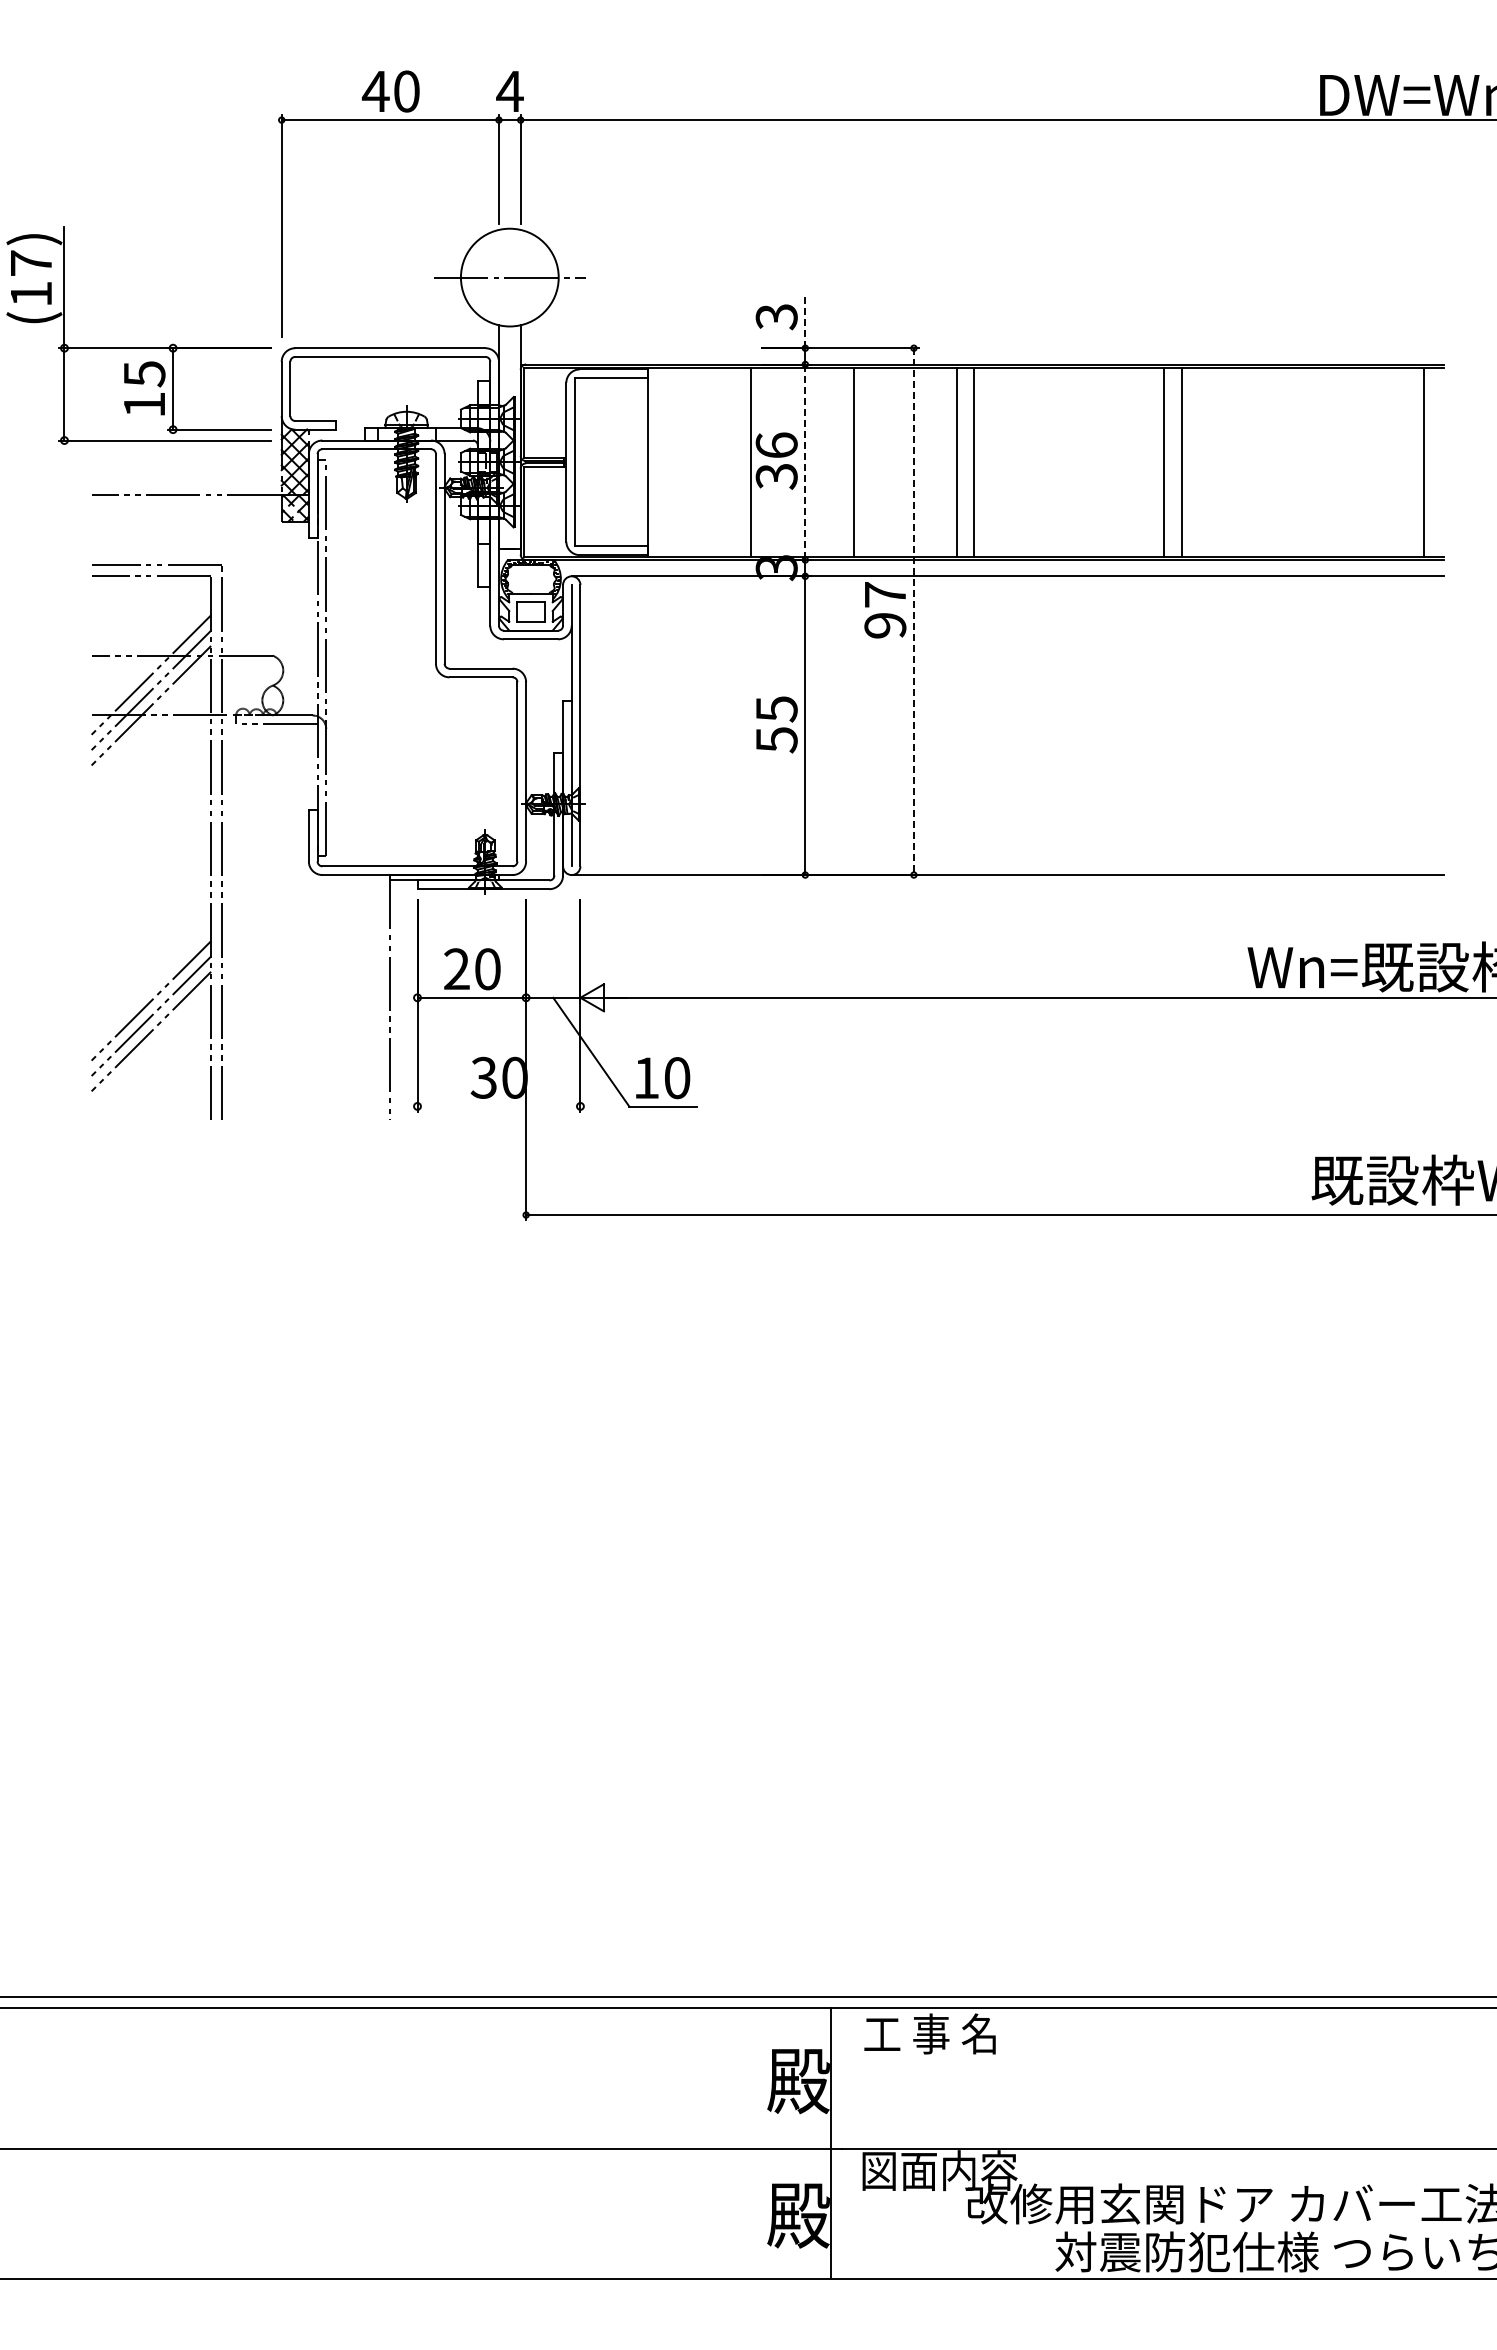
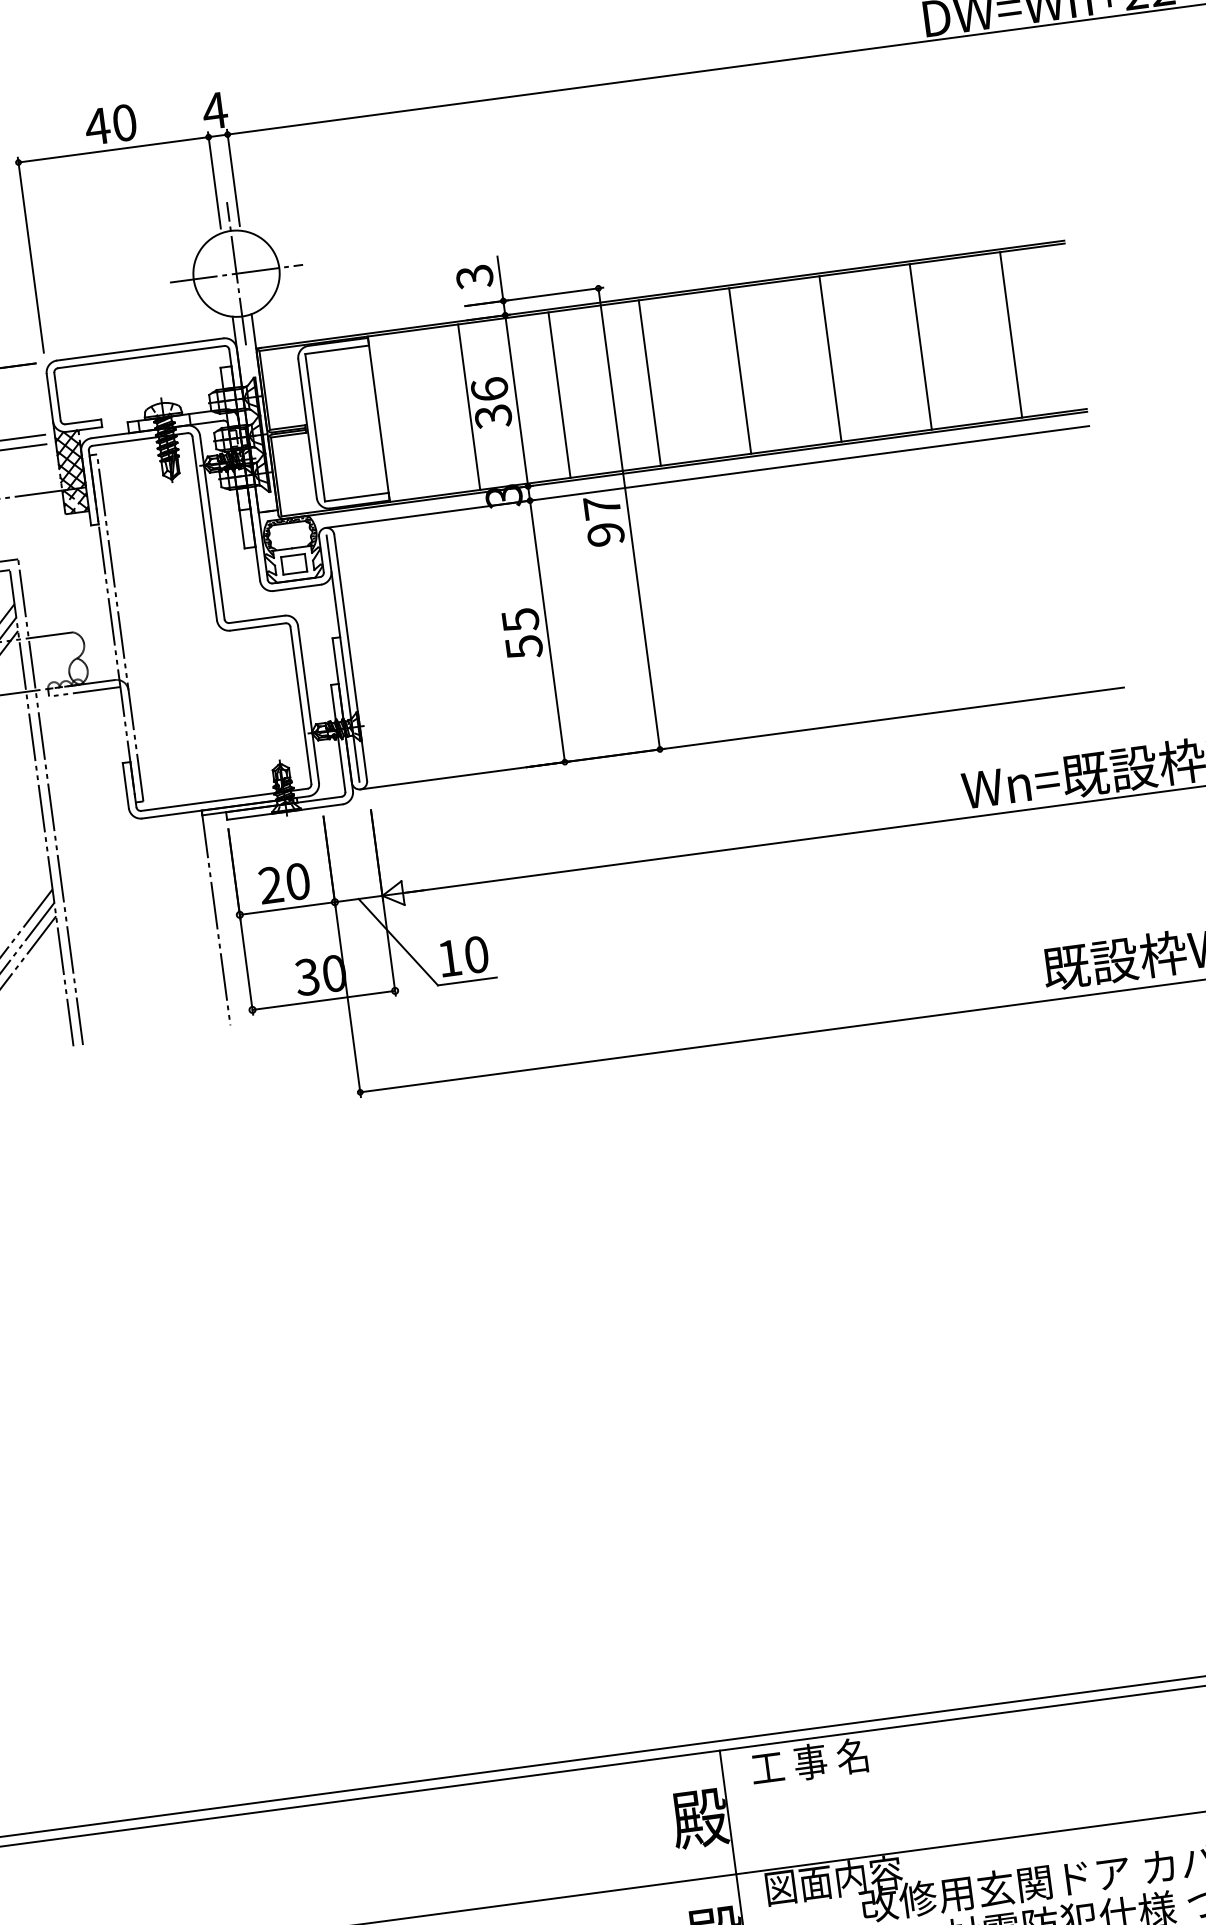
line: (509, 277) -> (236, 273), added
line: (805, 322) -> (500, 278), dashed -> solid
line: (973, 461) -> (739, 370), moved
line: (1181, 461) -> (920, 346), moved
line: (1424, 461) -> (1011, 334), moved
line: (805, 462) -> (516, 401), dashed -> solid
line: (913, 612) -> (628, 519), dashed -> solid
line: (498, 1106) -> (323, 1000), added

